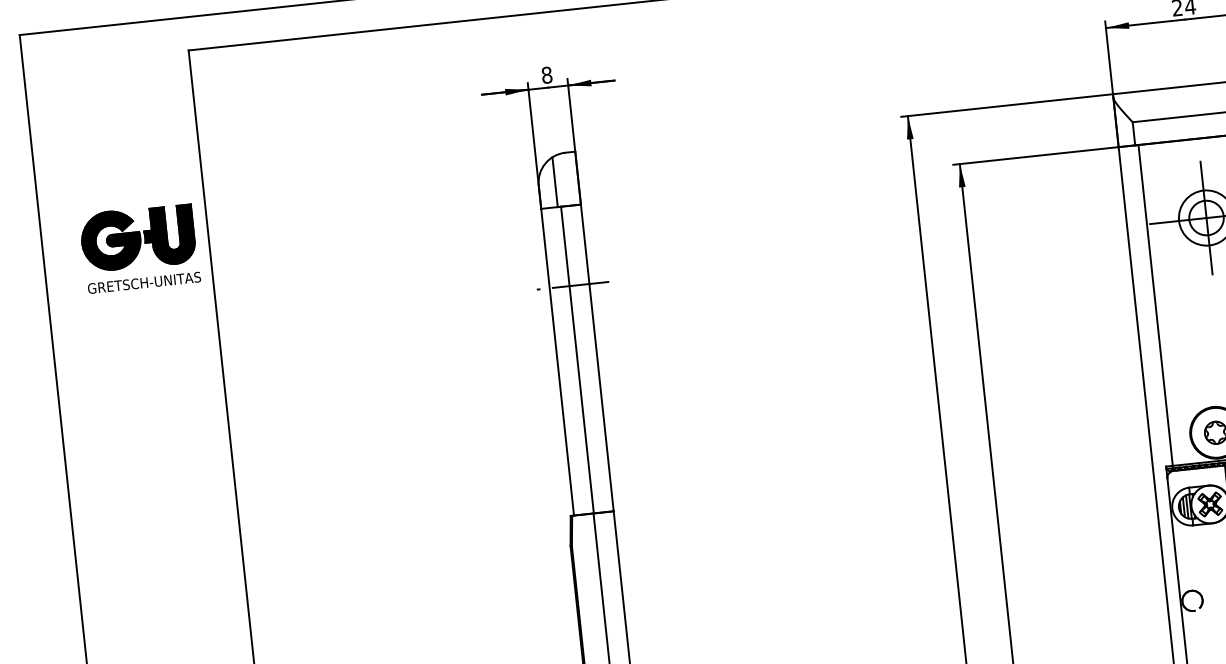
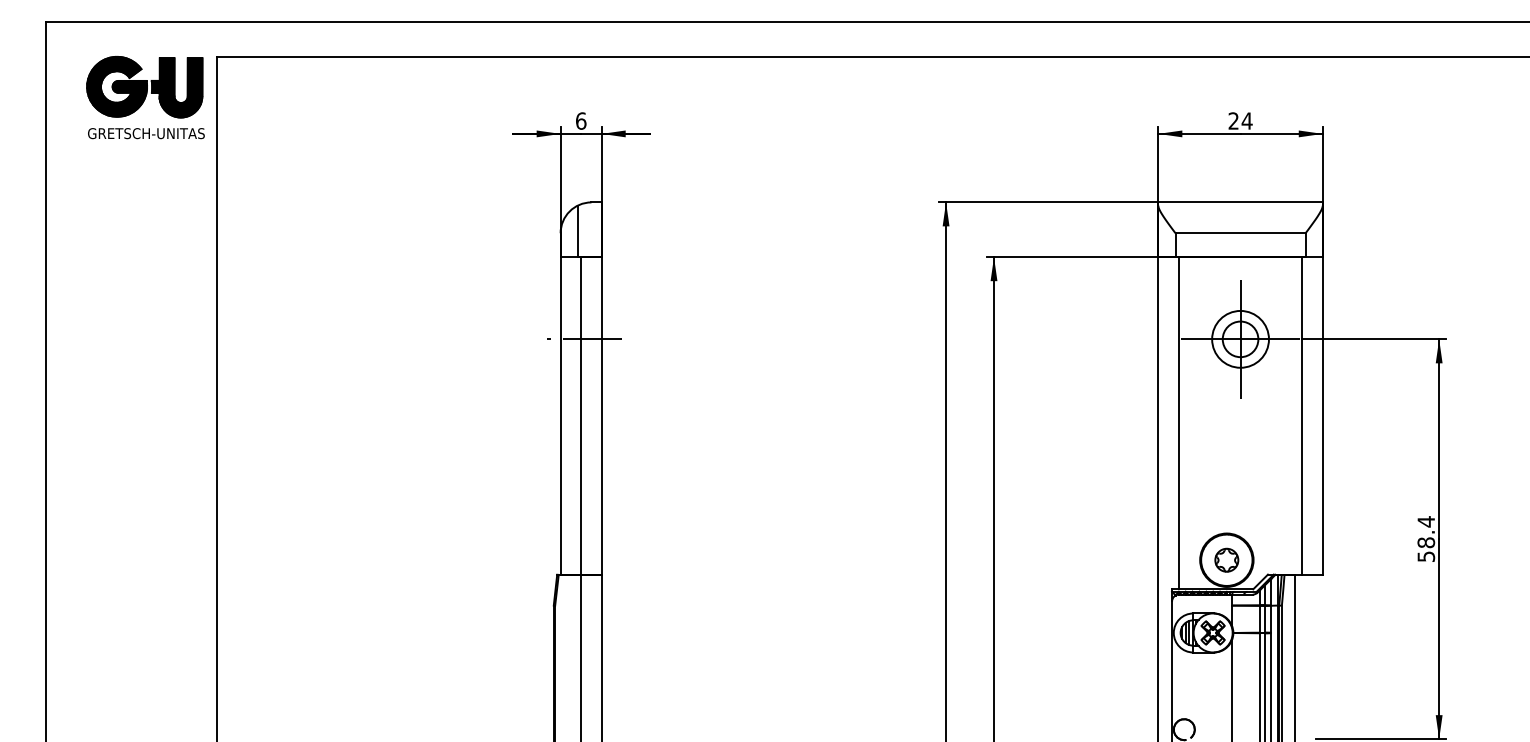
text: (547, 74) -> (581, 120), 8 -> 6
part: (139, 248) -> (145, 97), moved

